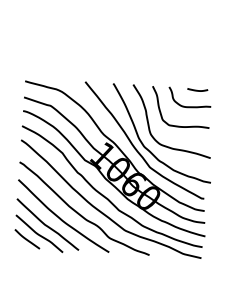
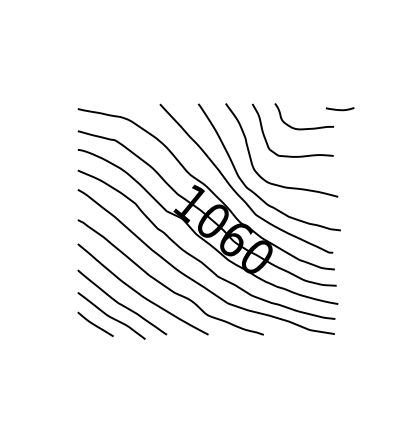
curve: (197, 90) -> (339, 109), moved

